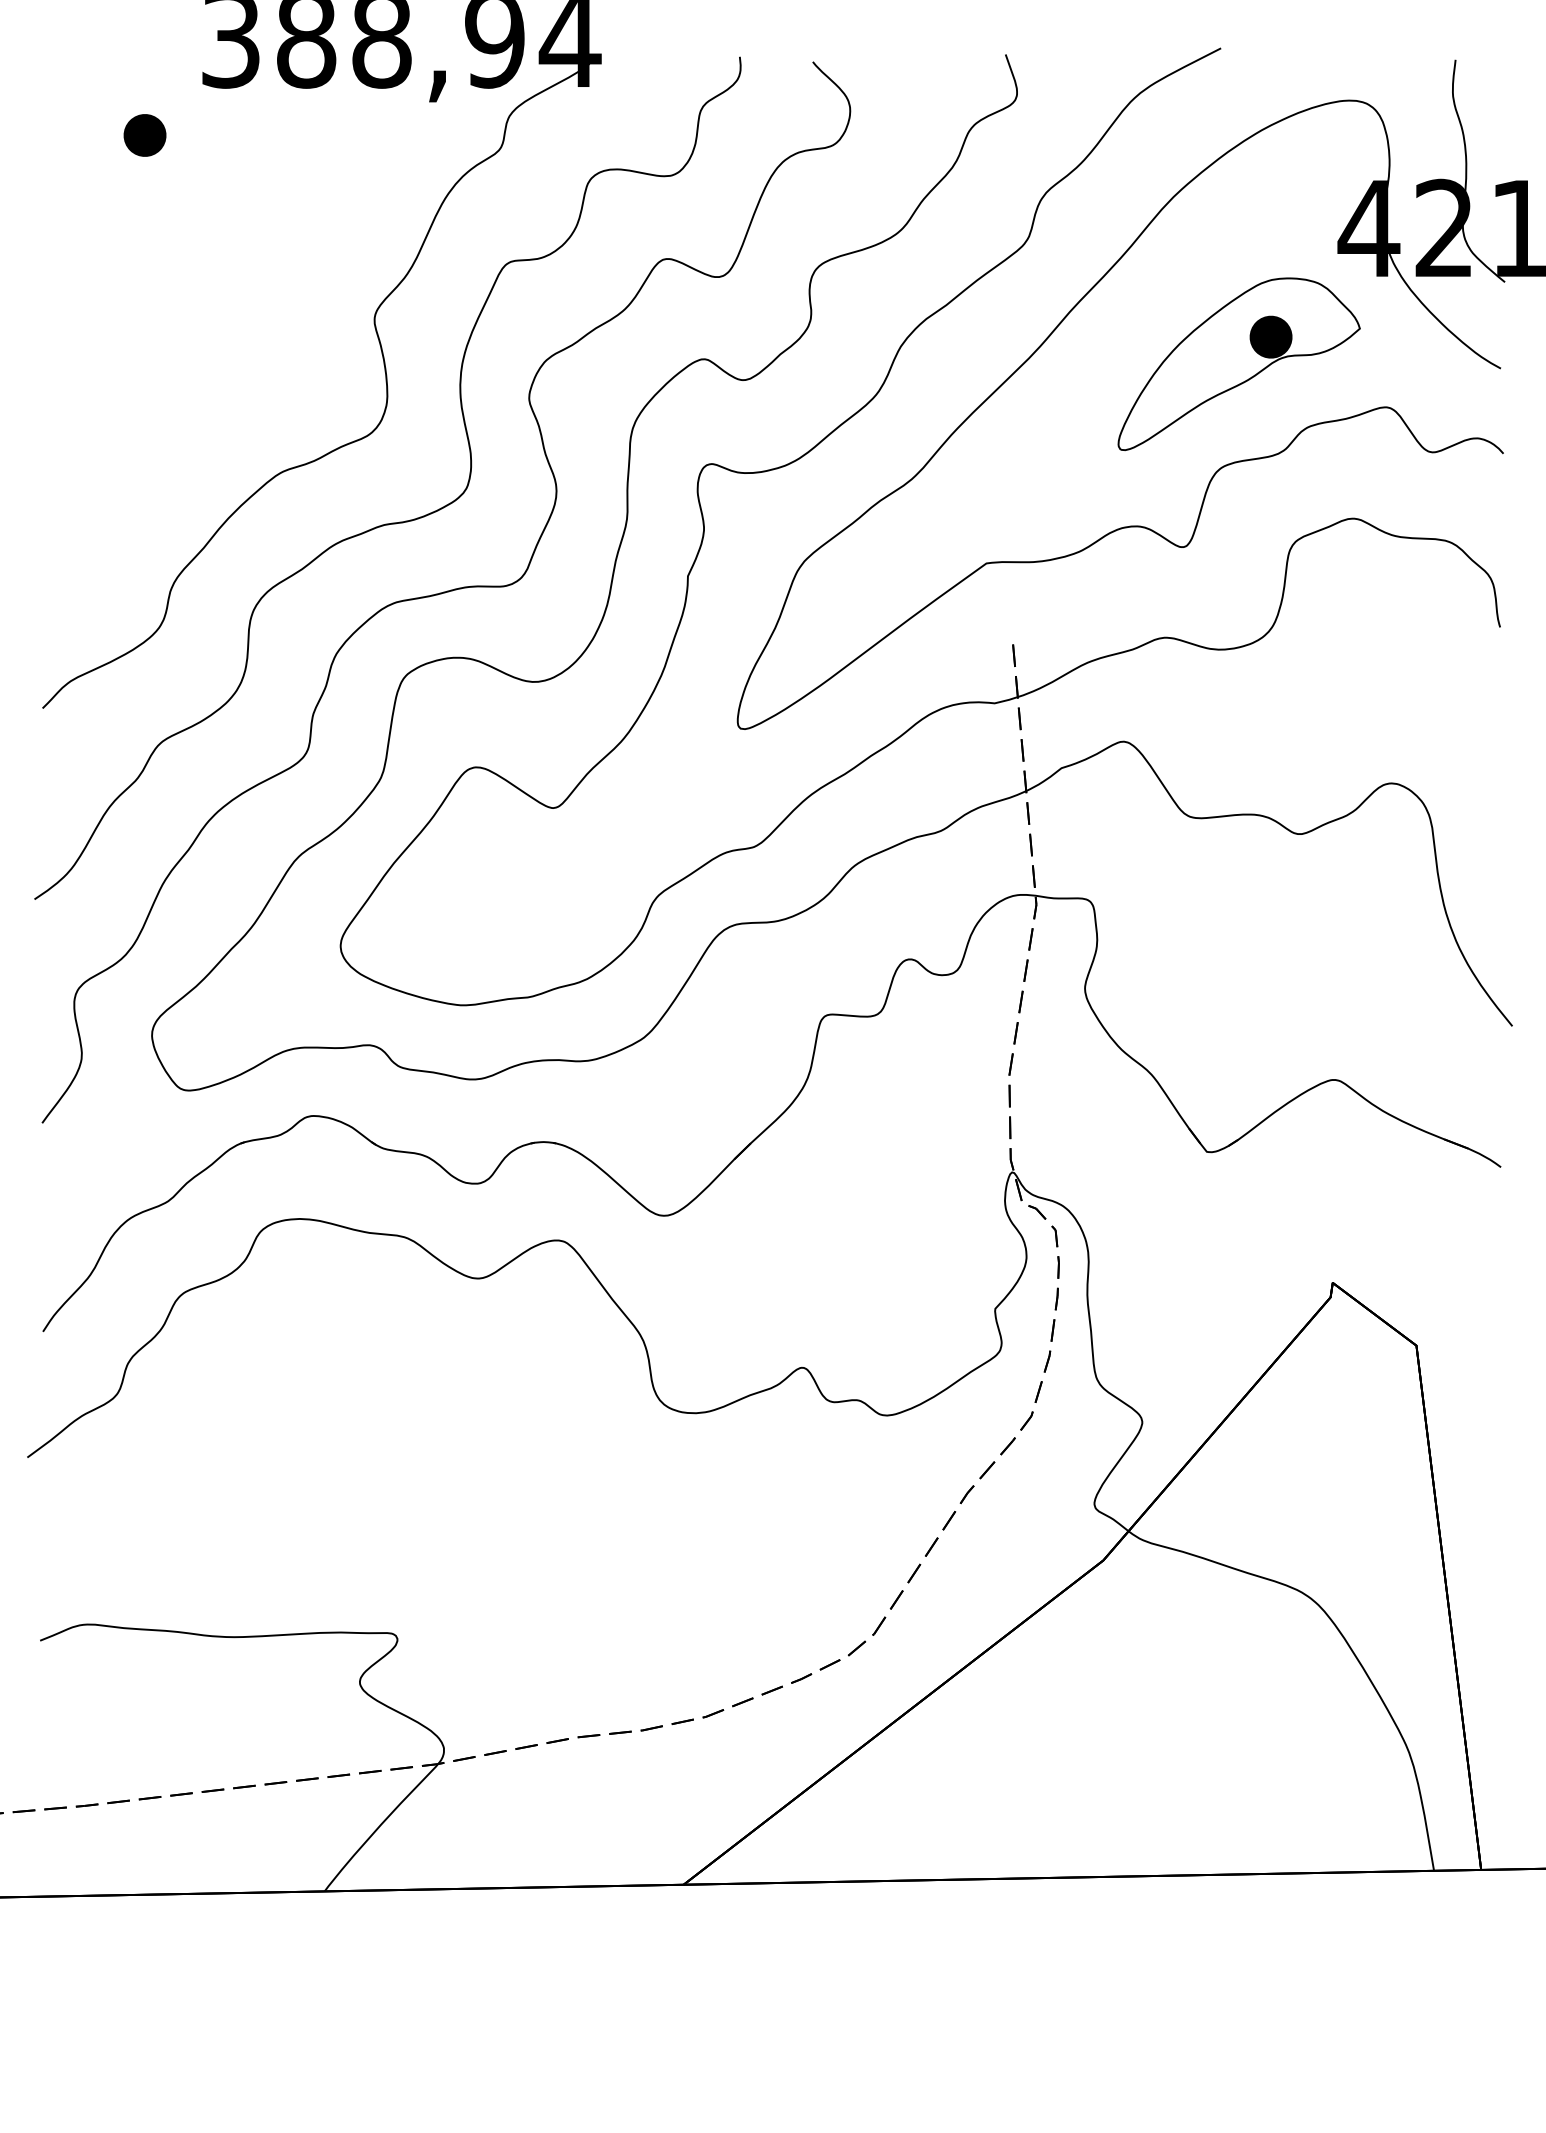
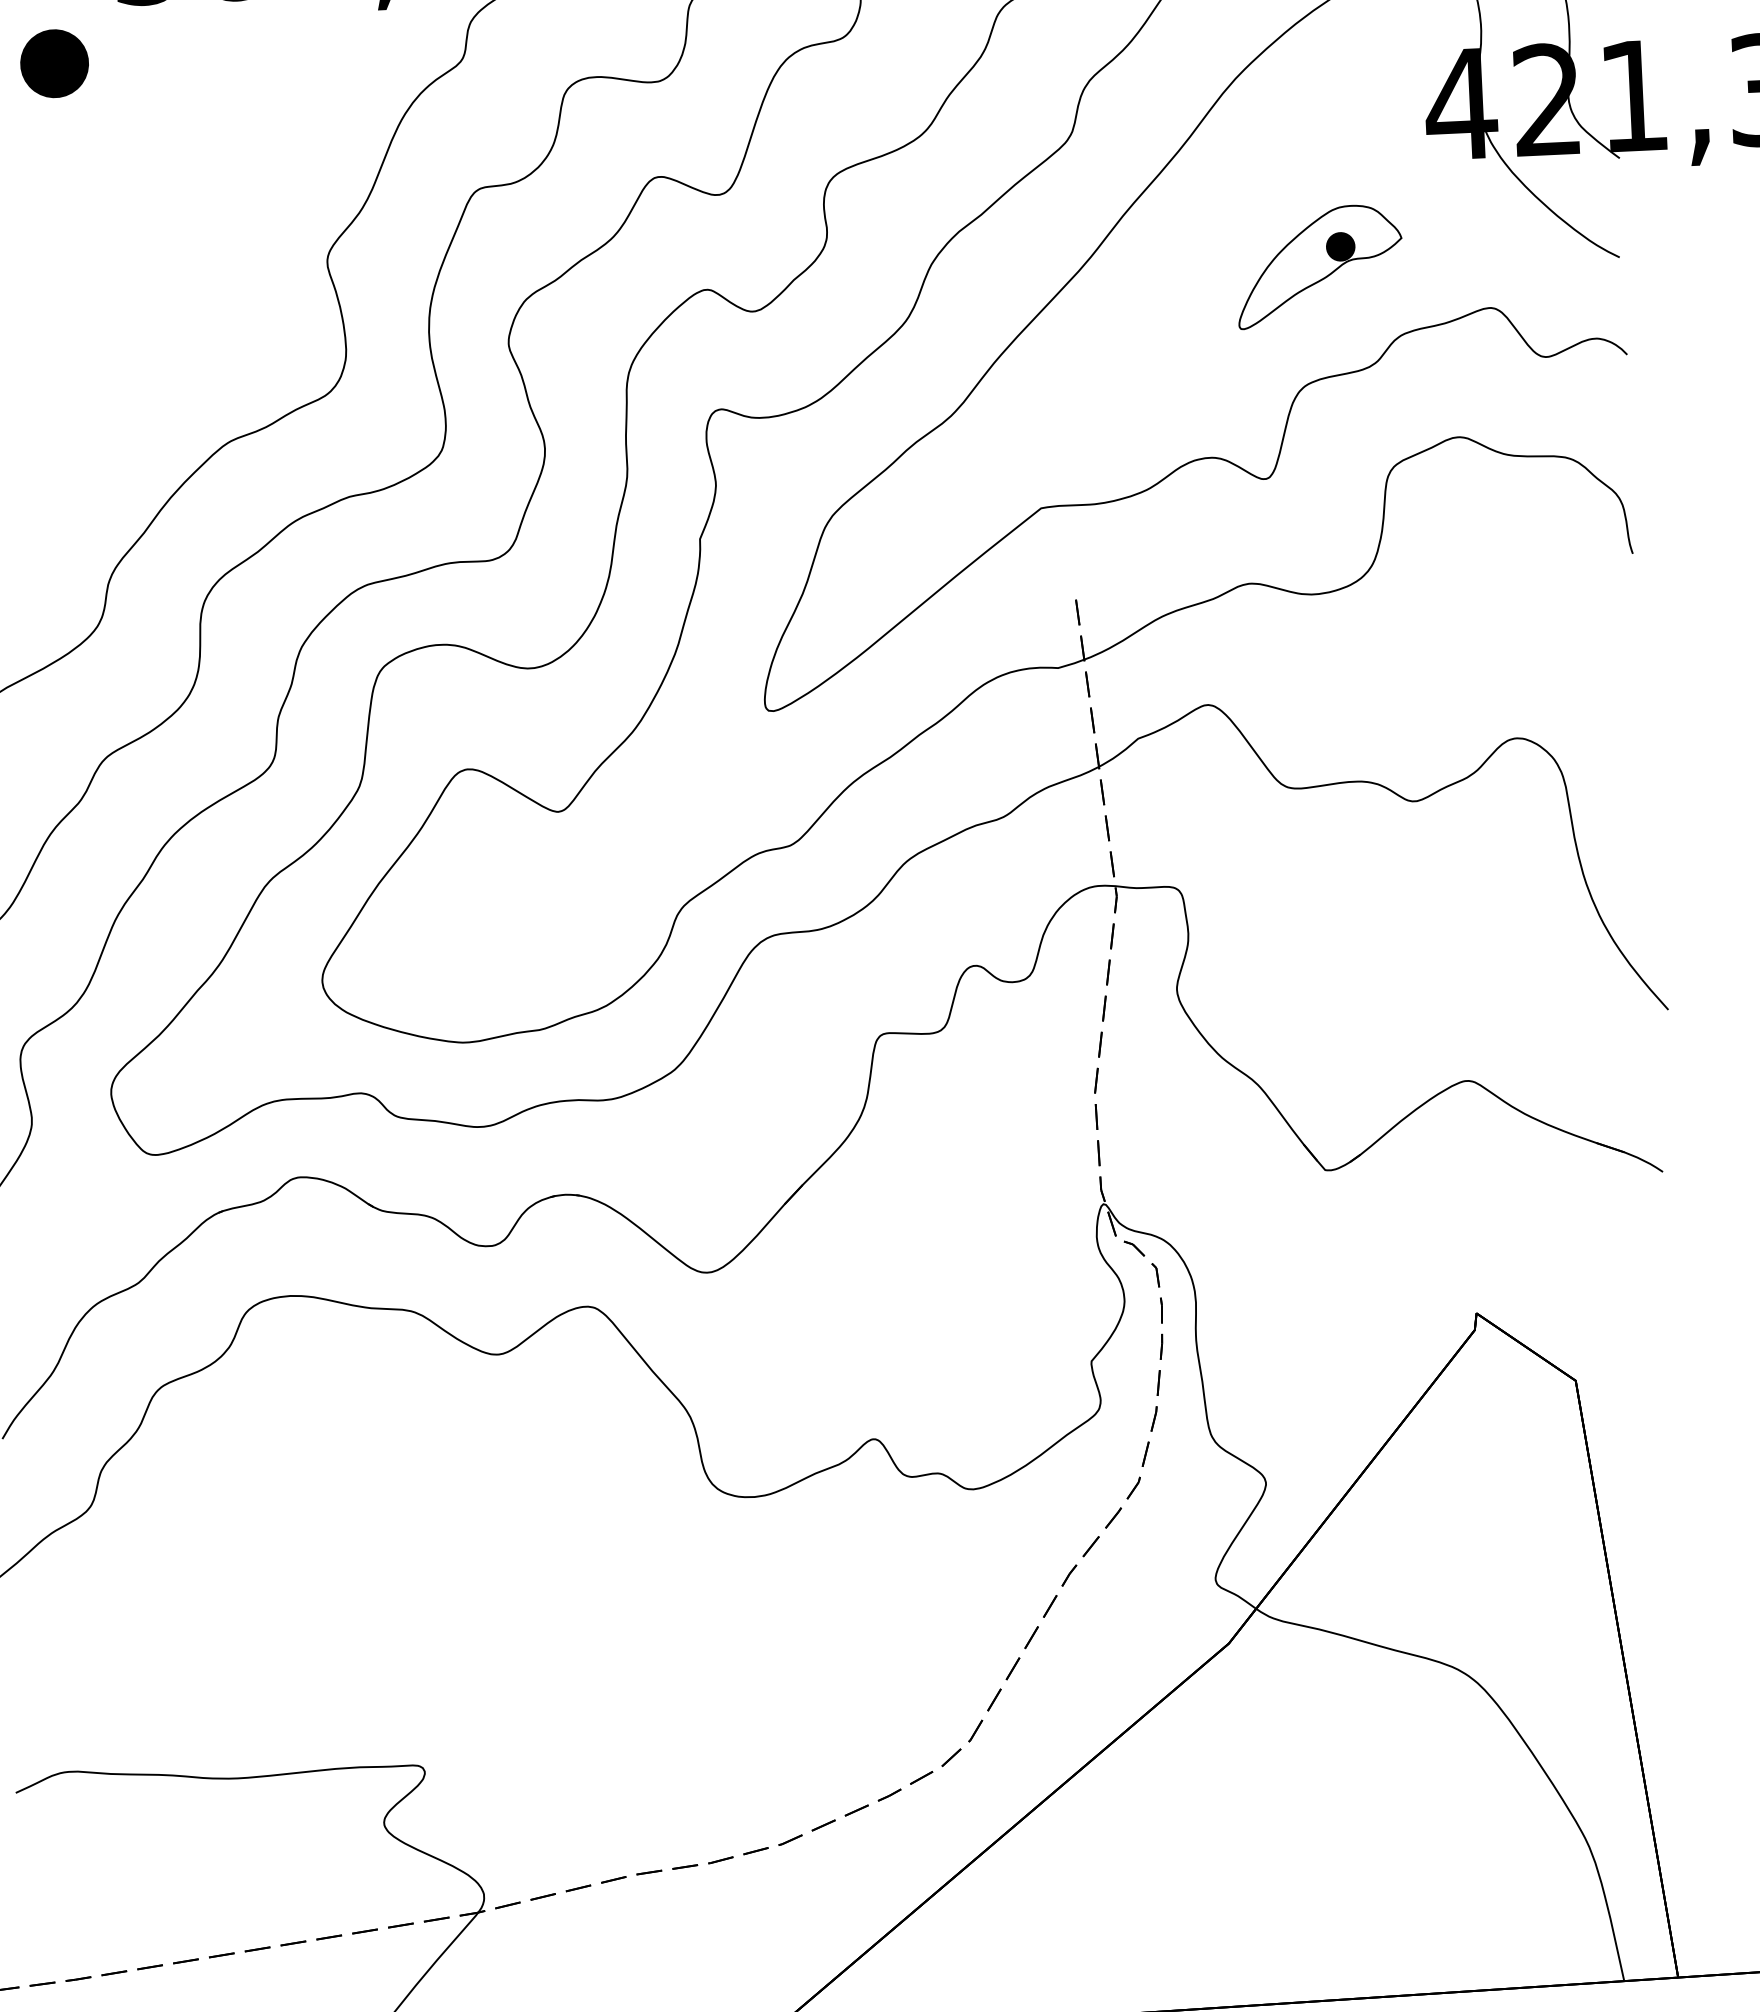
part: (144, 135) -> (53, 63), size x1.4
part: (1238, 363) -> (1318, 265), size x0.6

